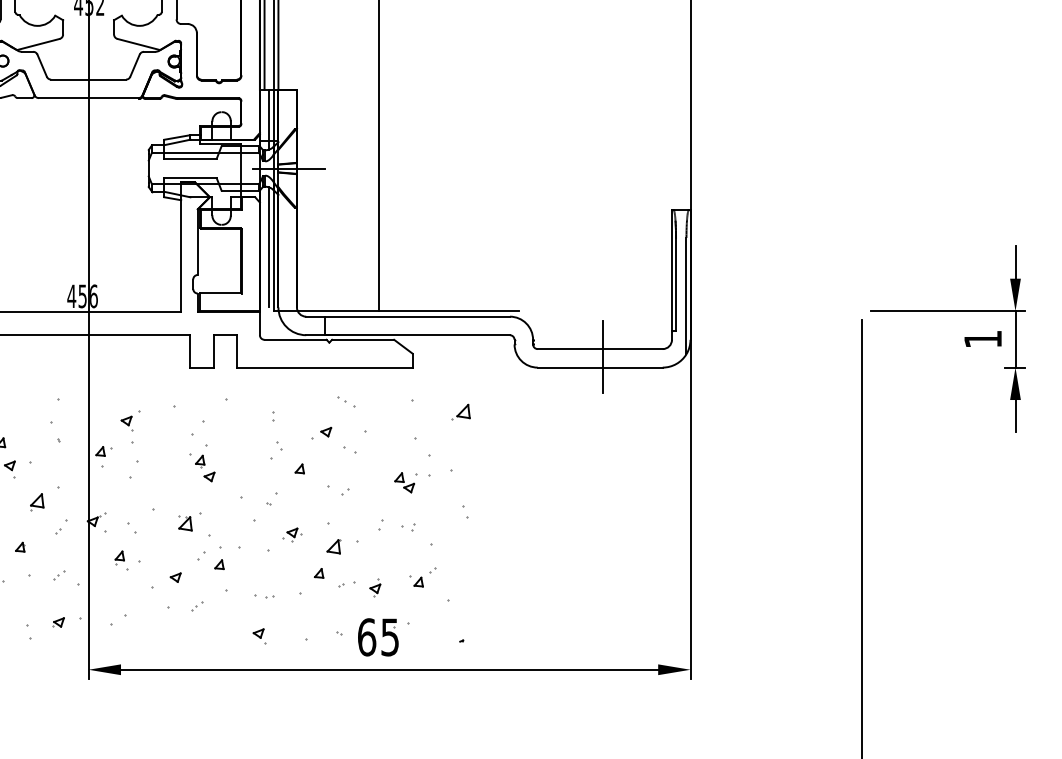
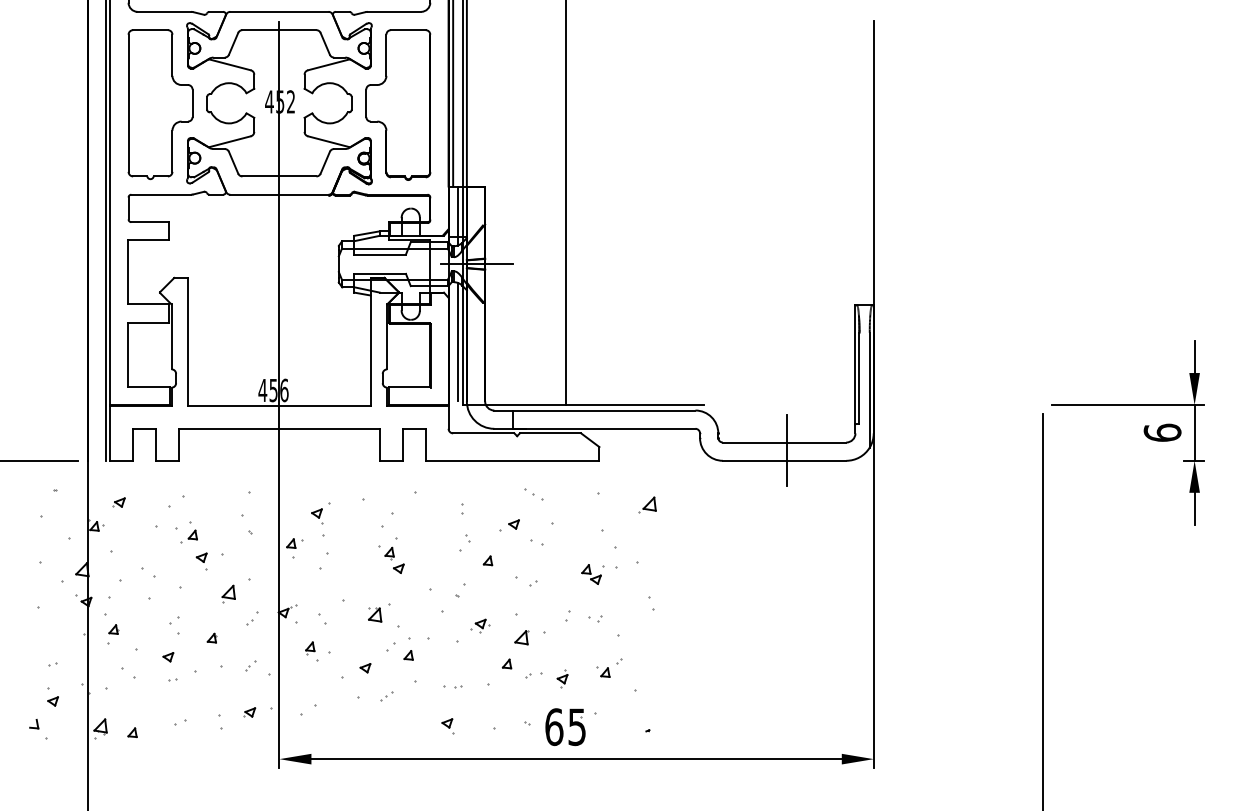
text: (982, 338) -> (1162, 432), 1 -> 6

